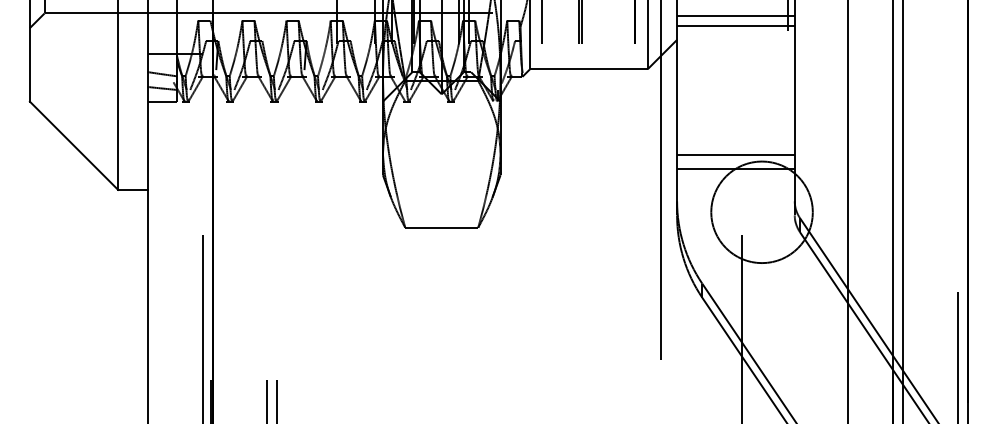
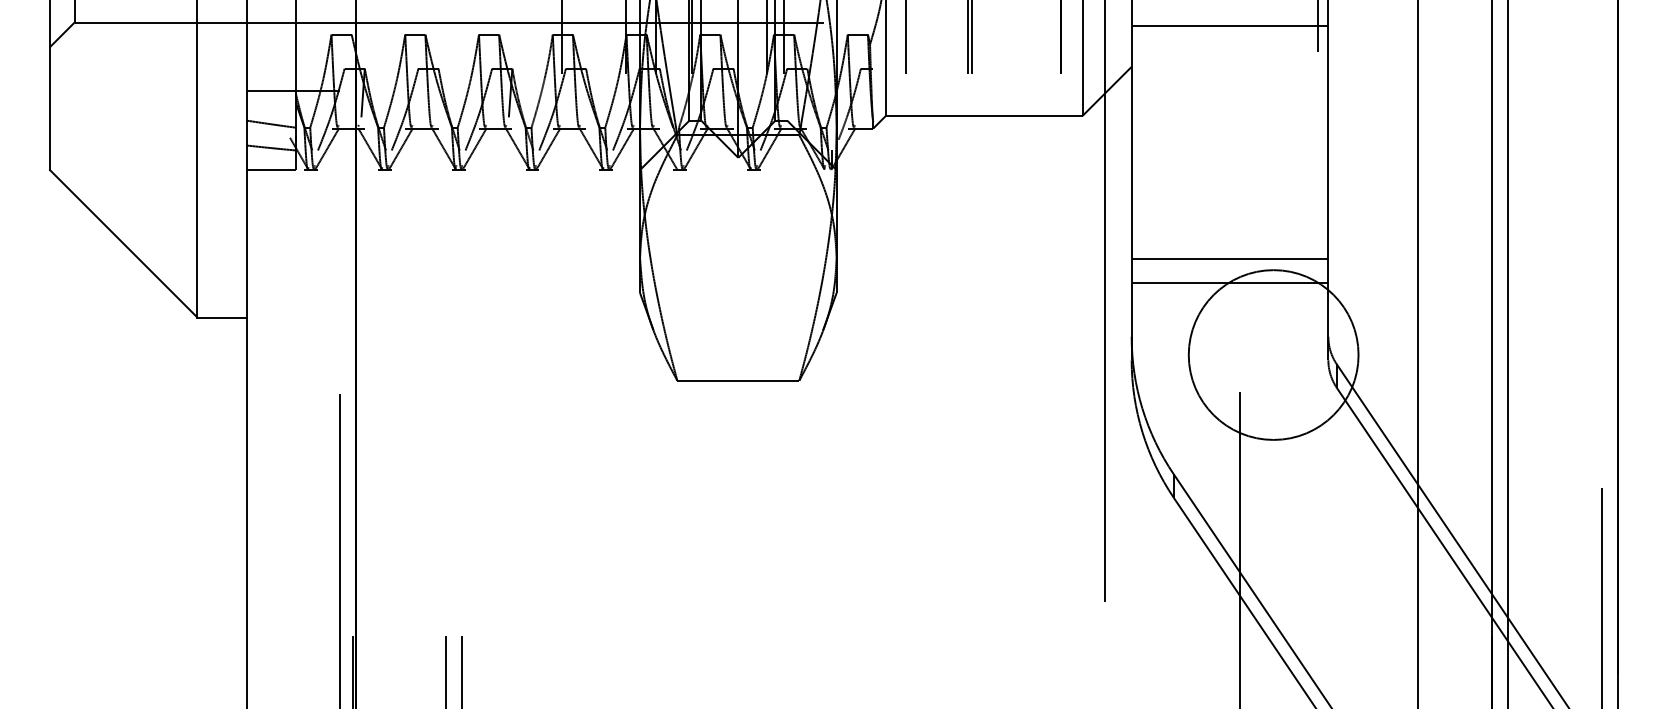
line: (735, 26) -> (1229, 44), removed

